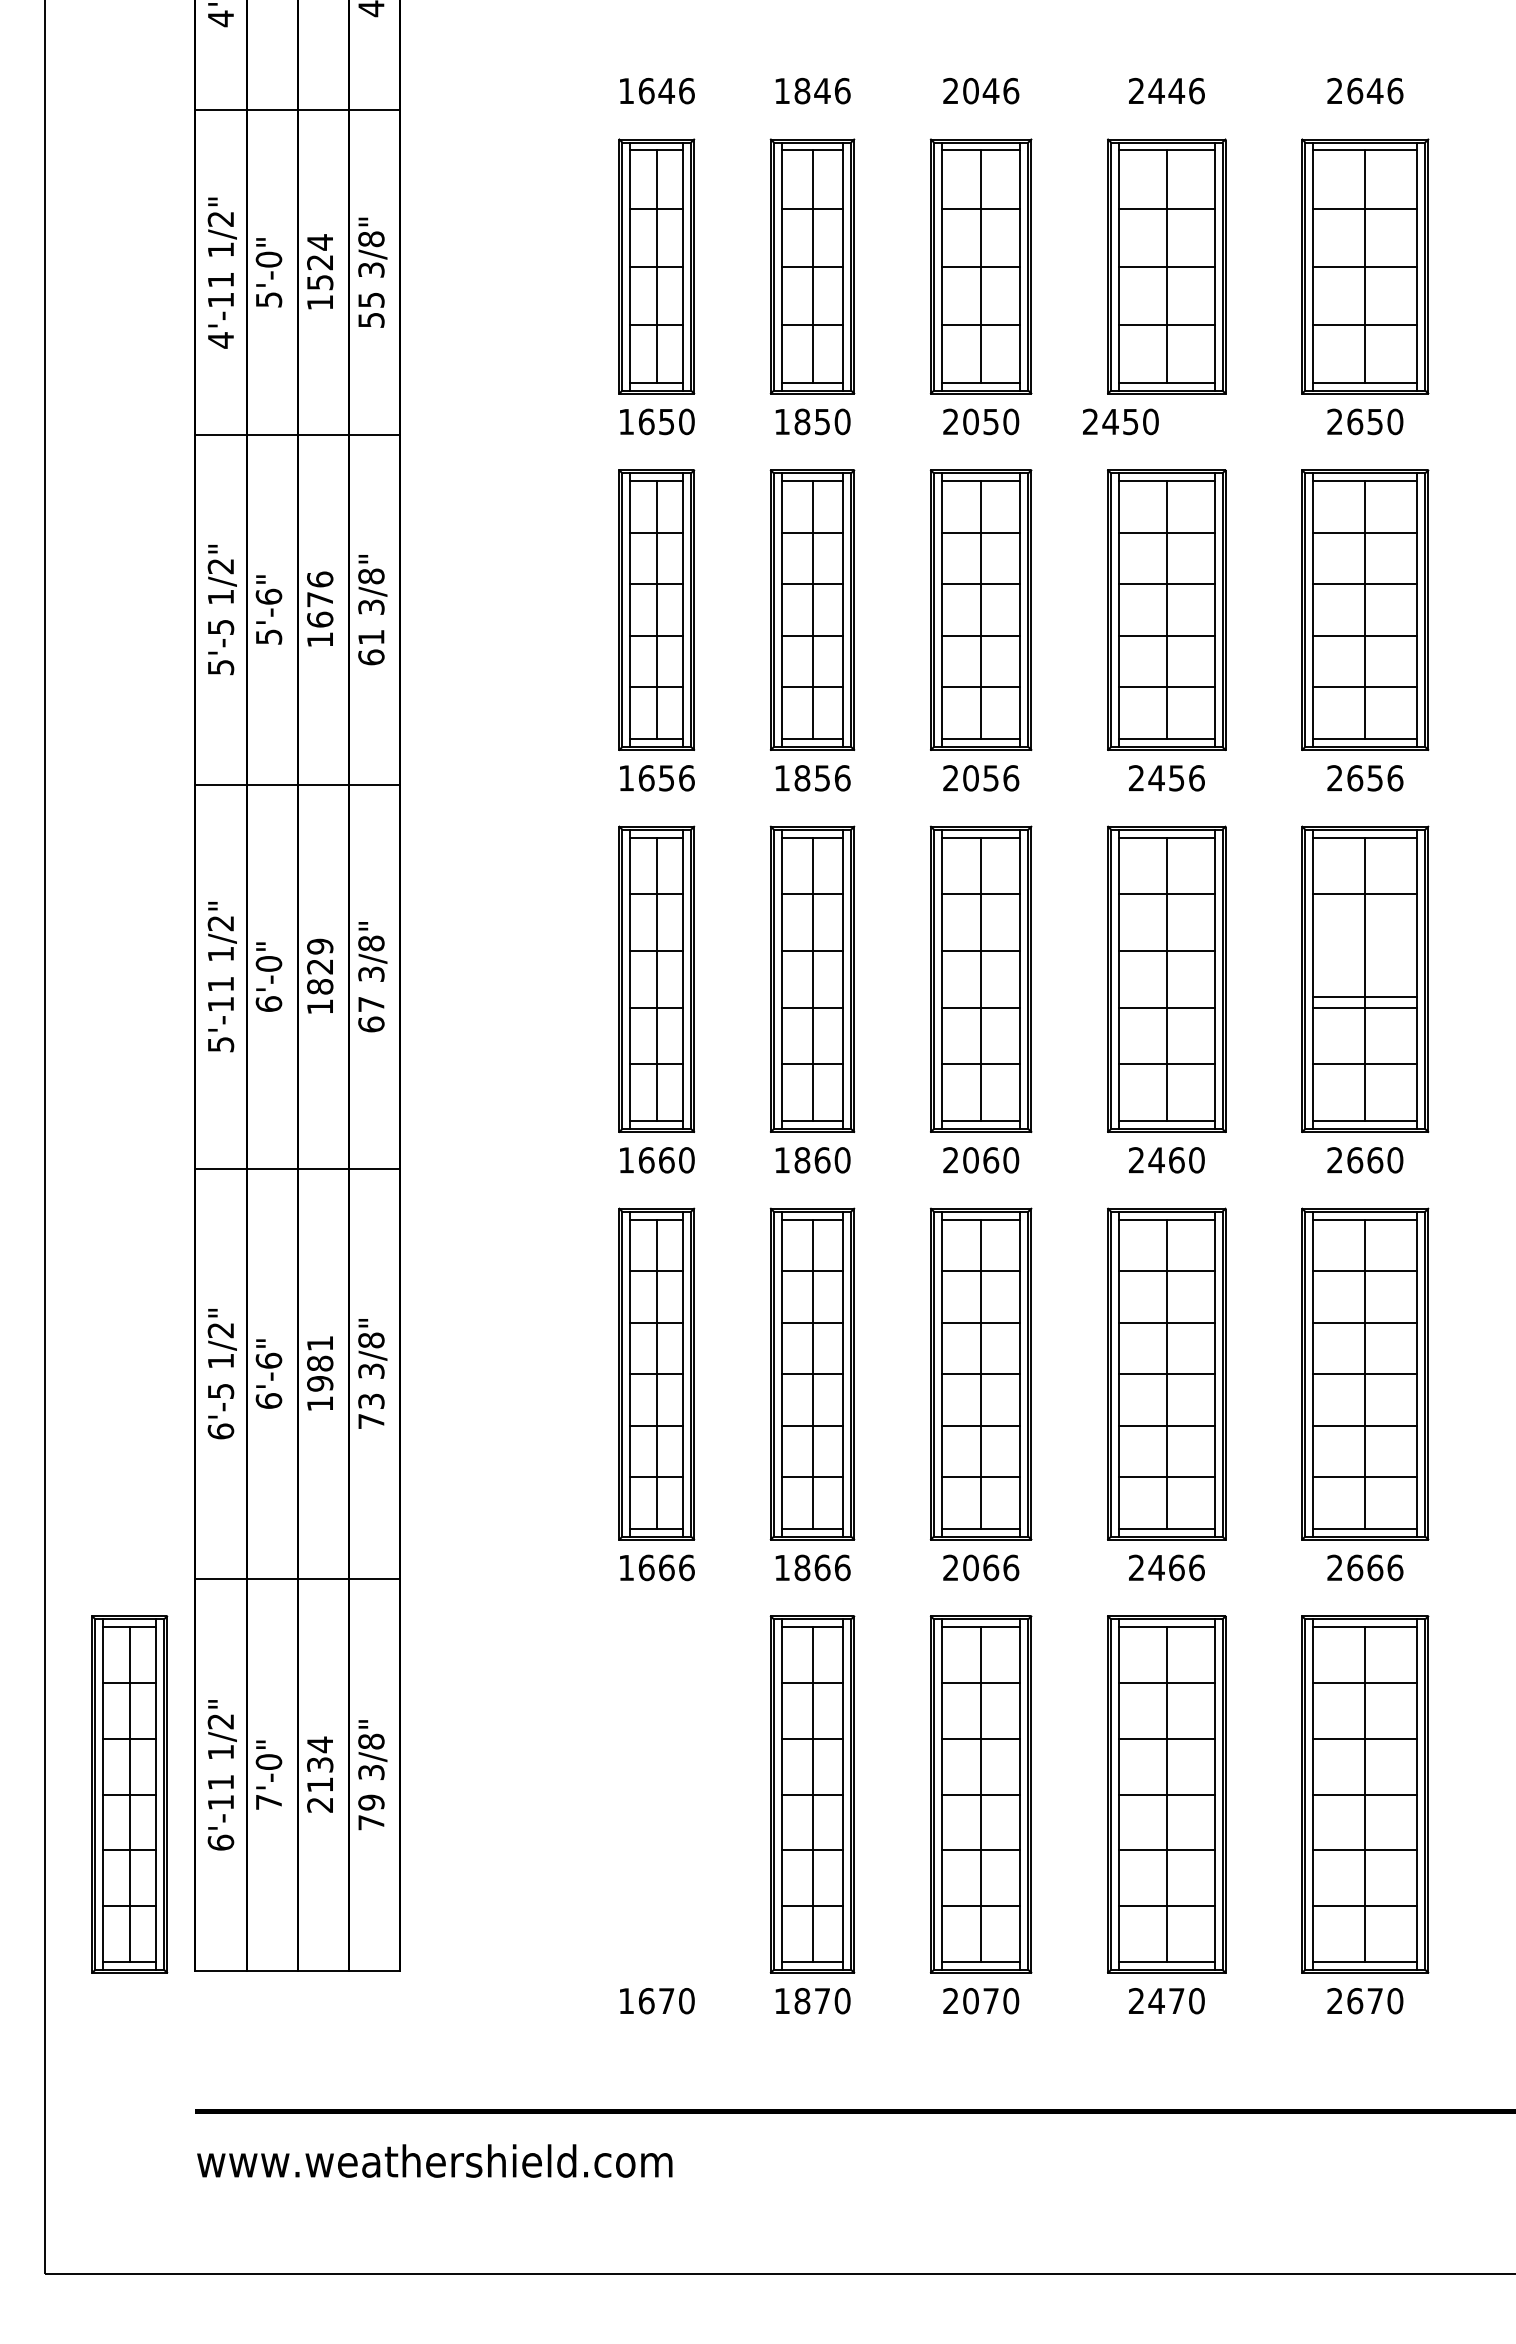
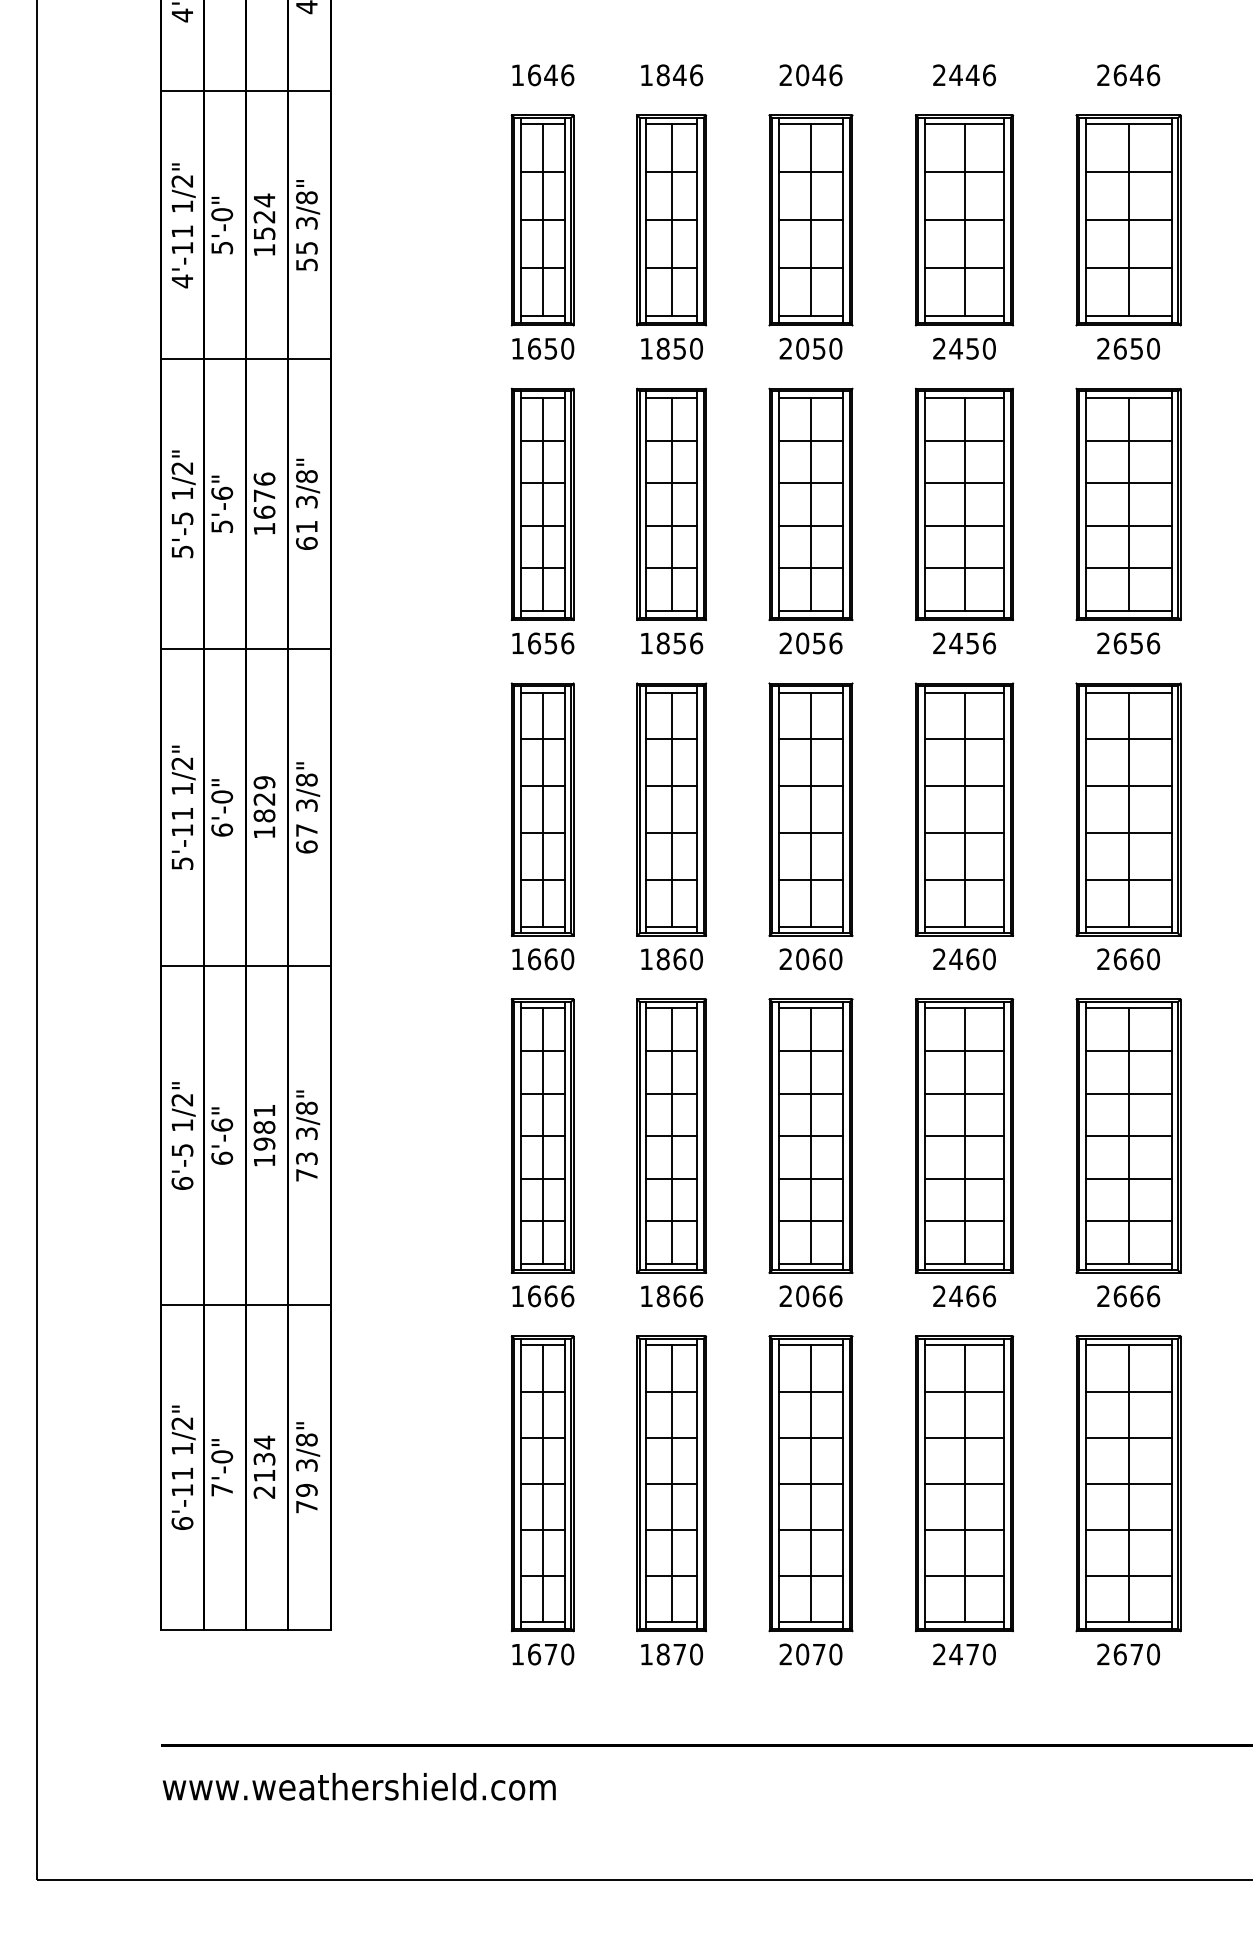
text: (1120, 421) -> (964, 348), moved
line: (1365, 997) -> (1128, 786), moved
part: (129, 1794) -> (542, 1483), moved

